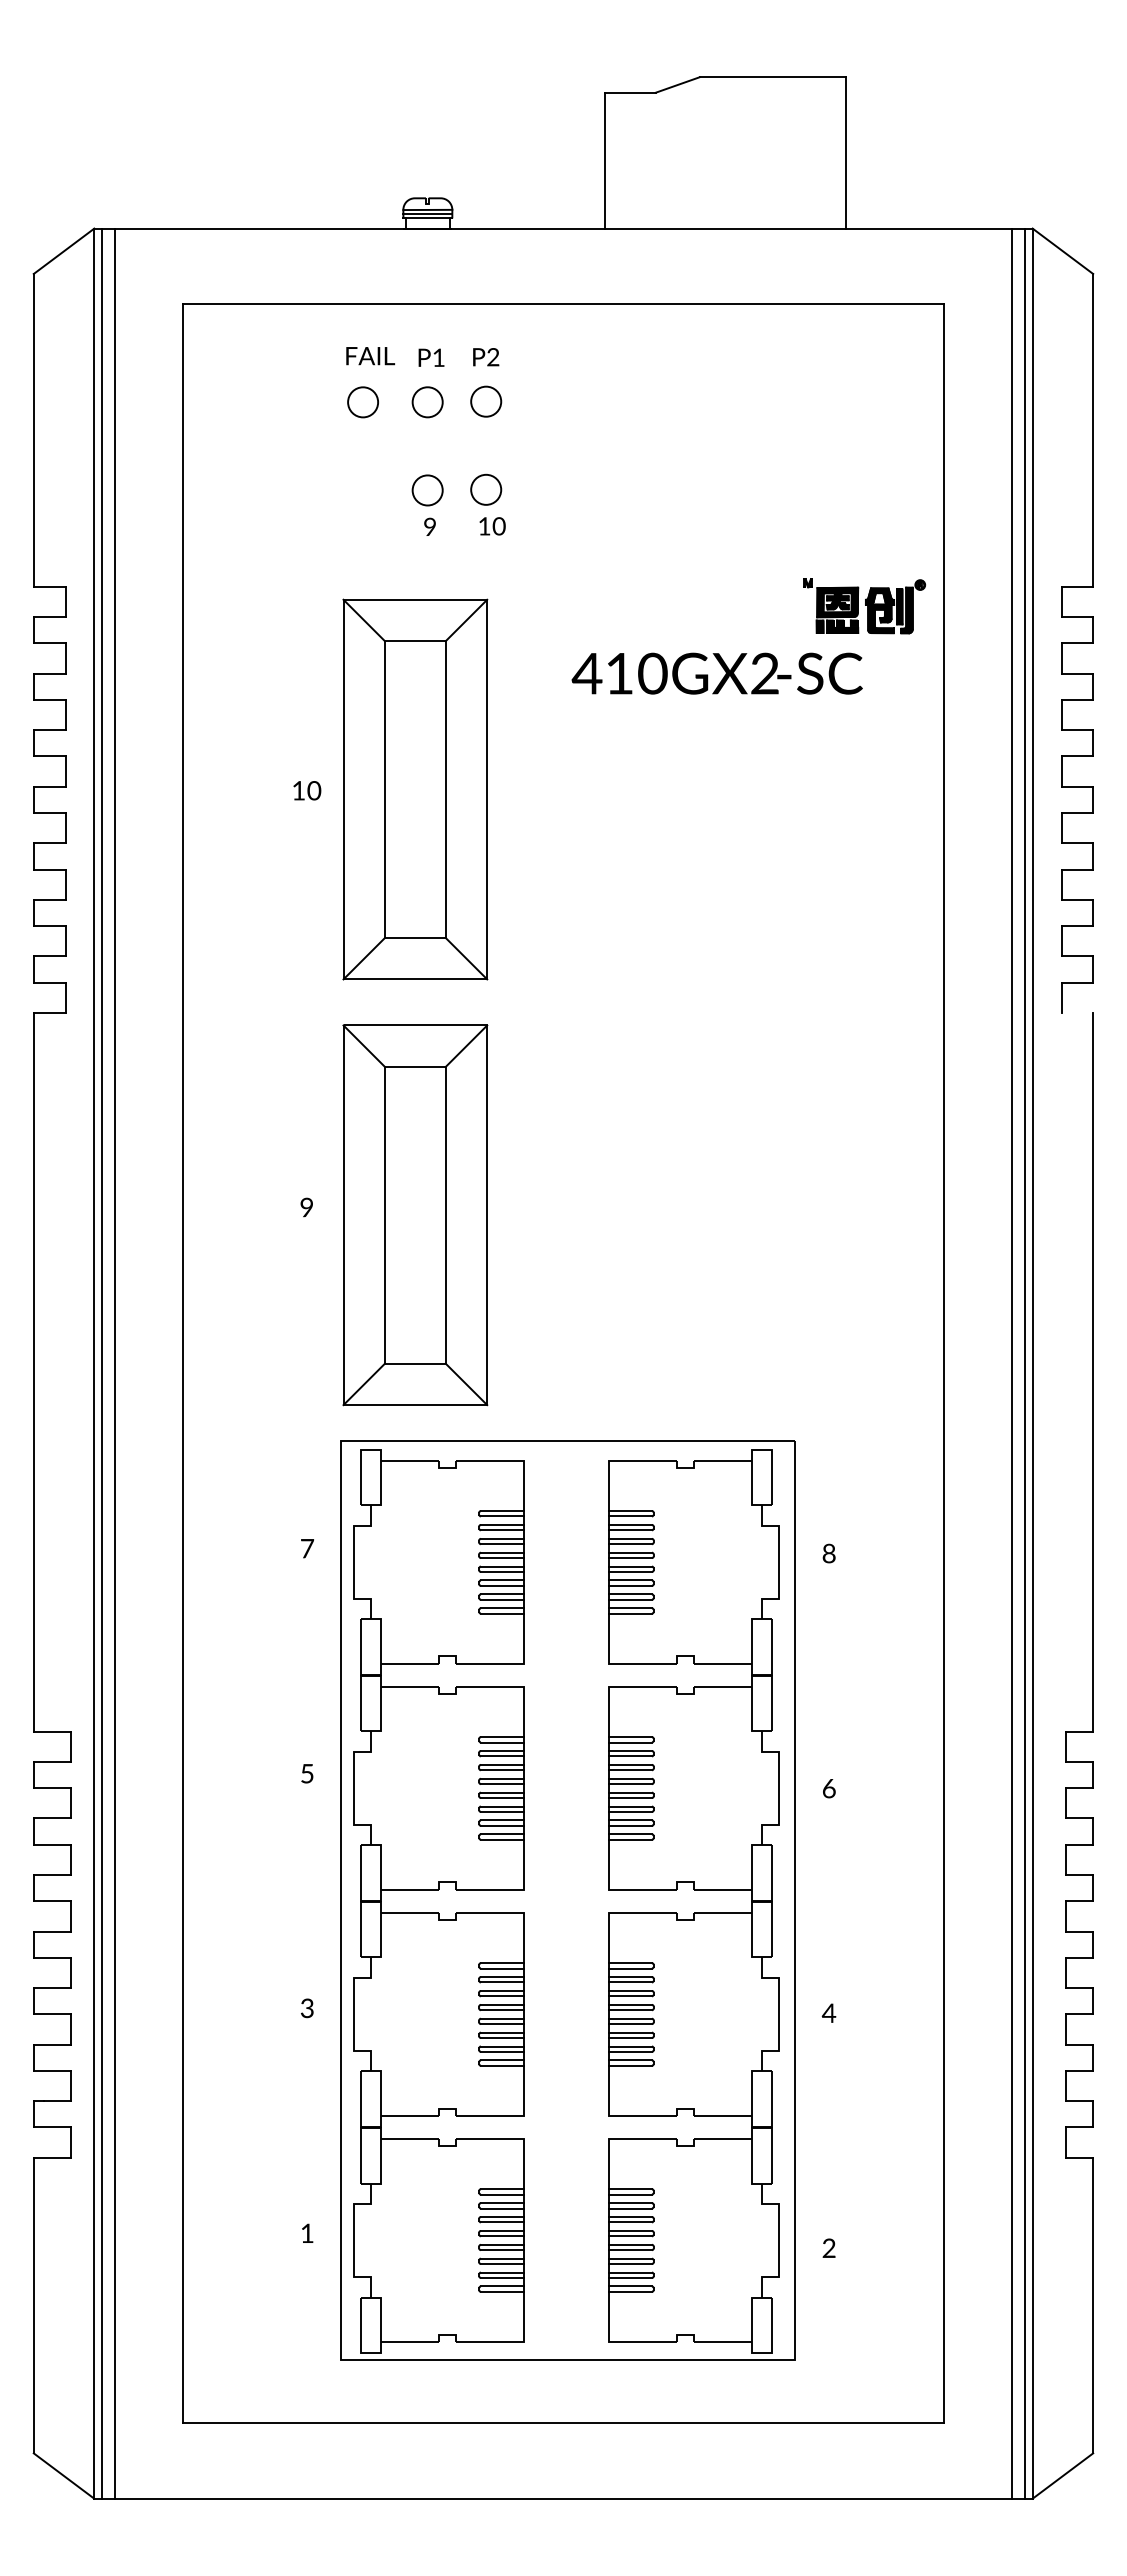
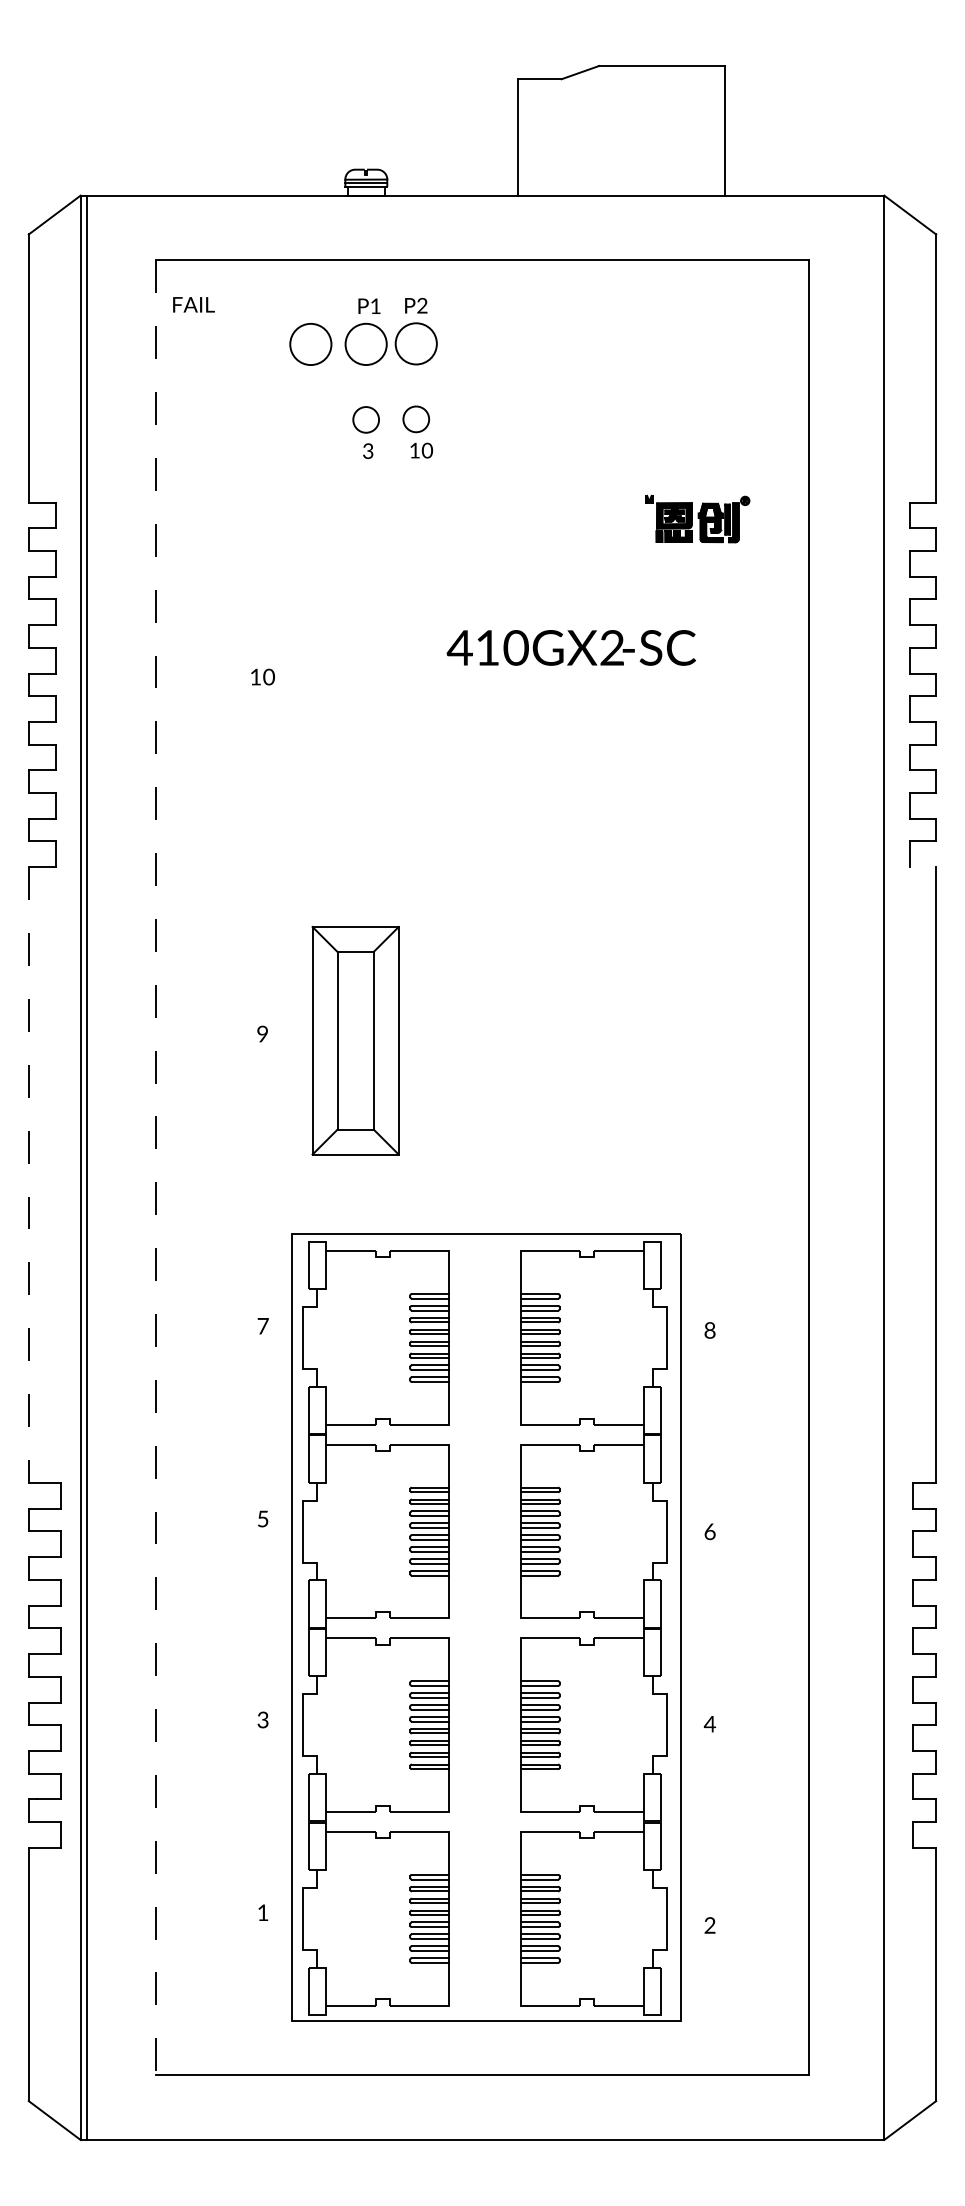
text: (370, 356) -> (193, 305), moved
circle: (486, 401) -> (416, 343), size x1.6
circle: (363, 402) -> (311, 344), size x1.6
circle: (427, 402) -> (366, 344), size x1.6
text: (429, 527) -> (367, 451), 9 -> 3
part: (864, 606) -> (697, 519), moved
text: (716, 673) -> (570, 647), moved
part: (415, 789) -> (355, 676), removed
part: (415, 1215) -> (355, 1040), size x0.7
line: (114, 1363) -> (97, 1167), removed
line: (1012, 1363) -> (867, 1167), removed
line: (1024, 1363) -> (877, 1167), removed
line: (182, 1364) -> (156, 1168), solid -> dashed
line: (33, 1372) -> (28, 1175), solid -> dashed

